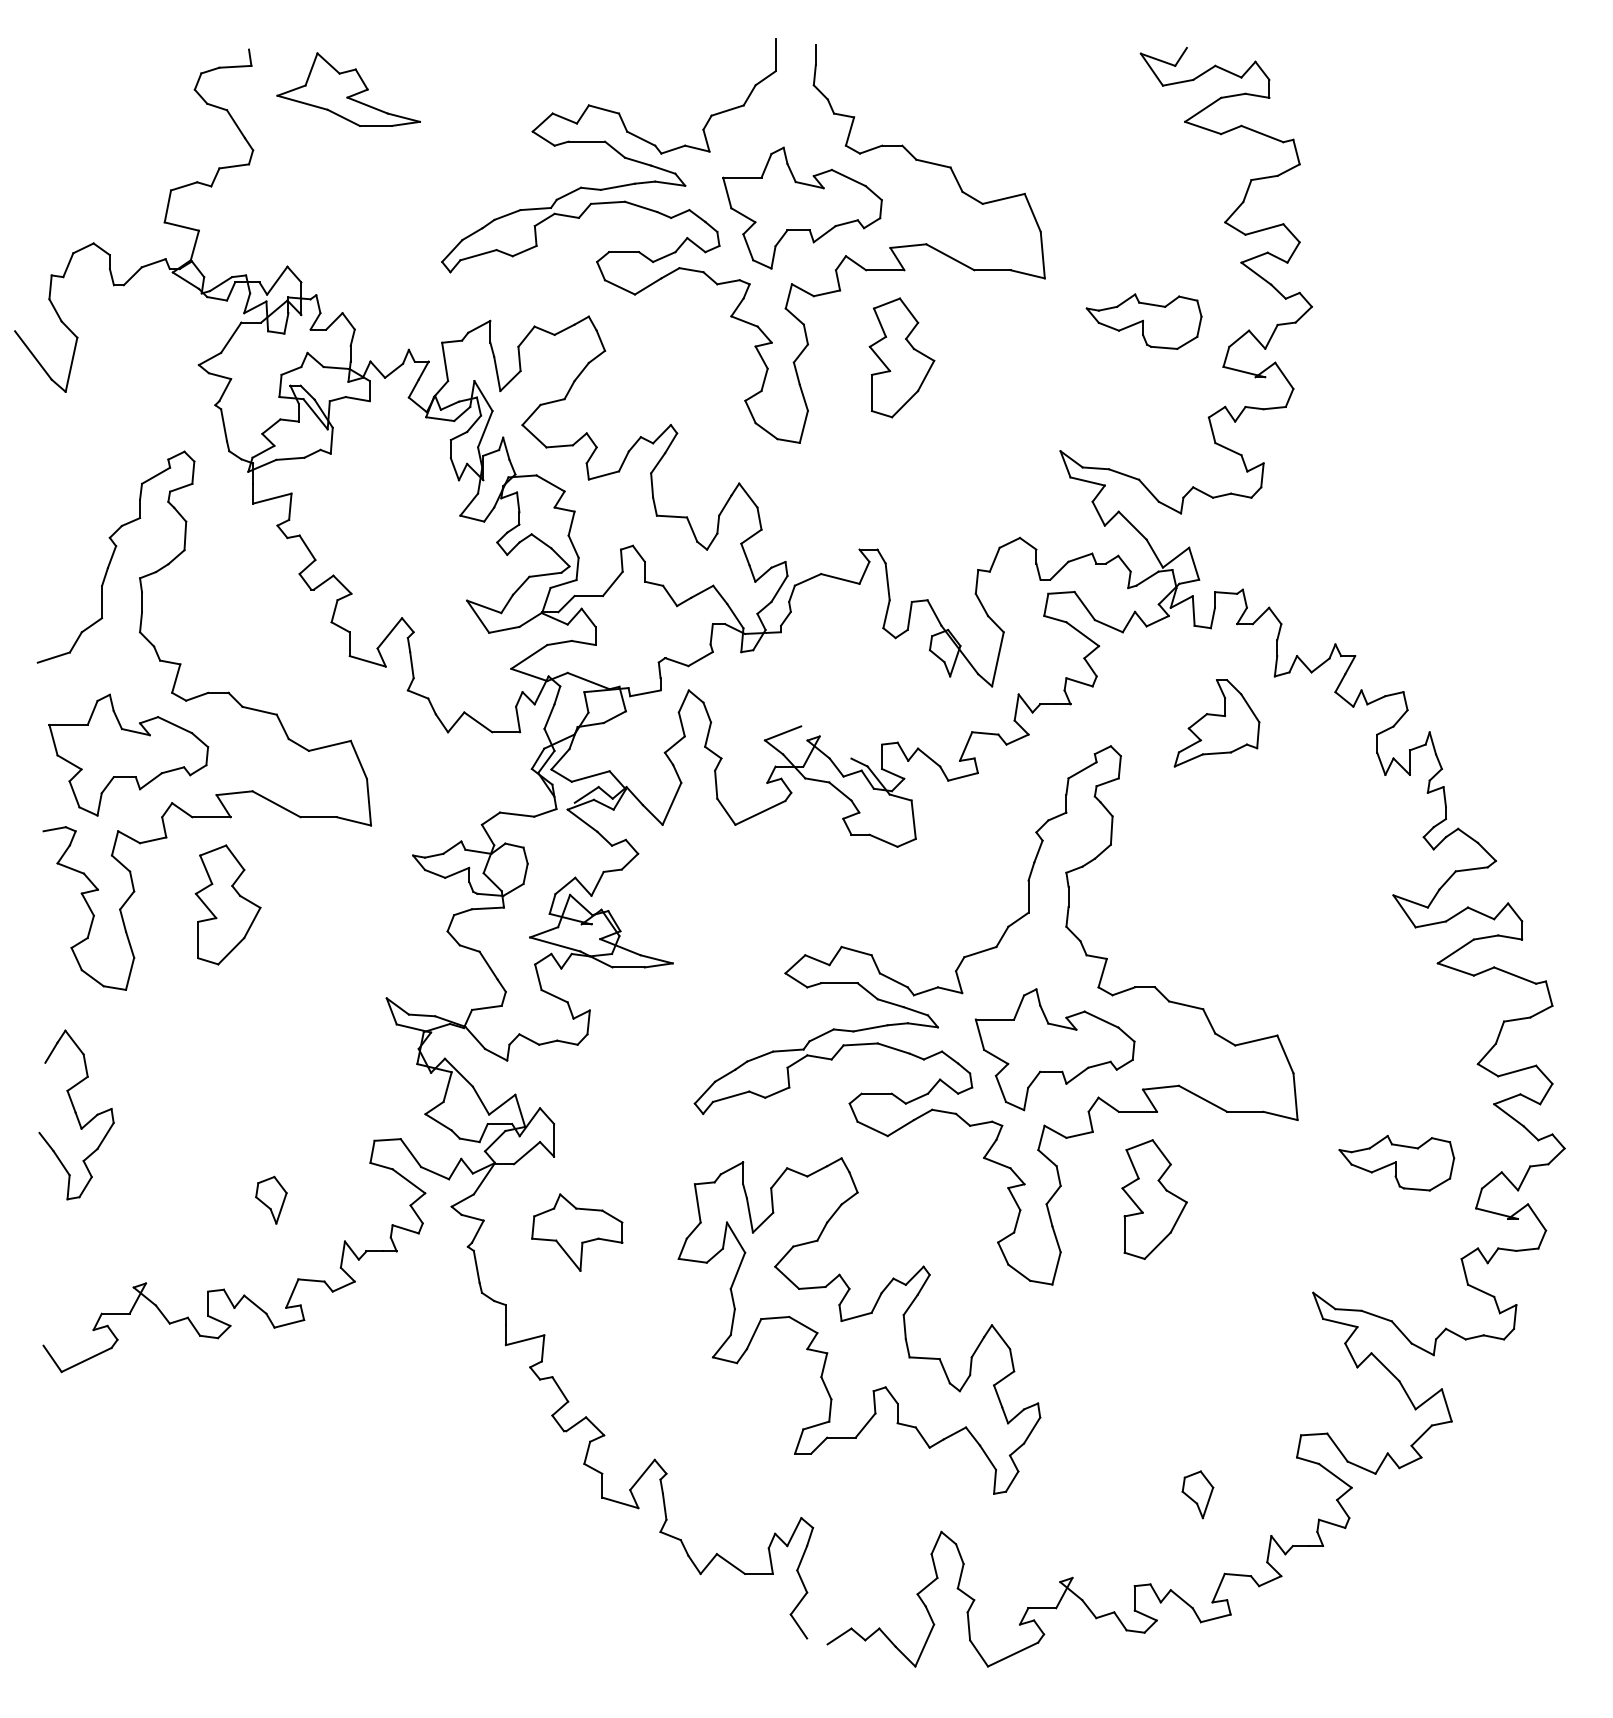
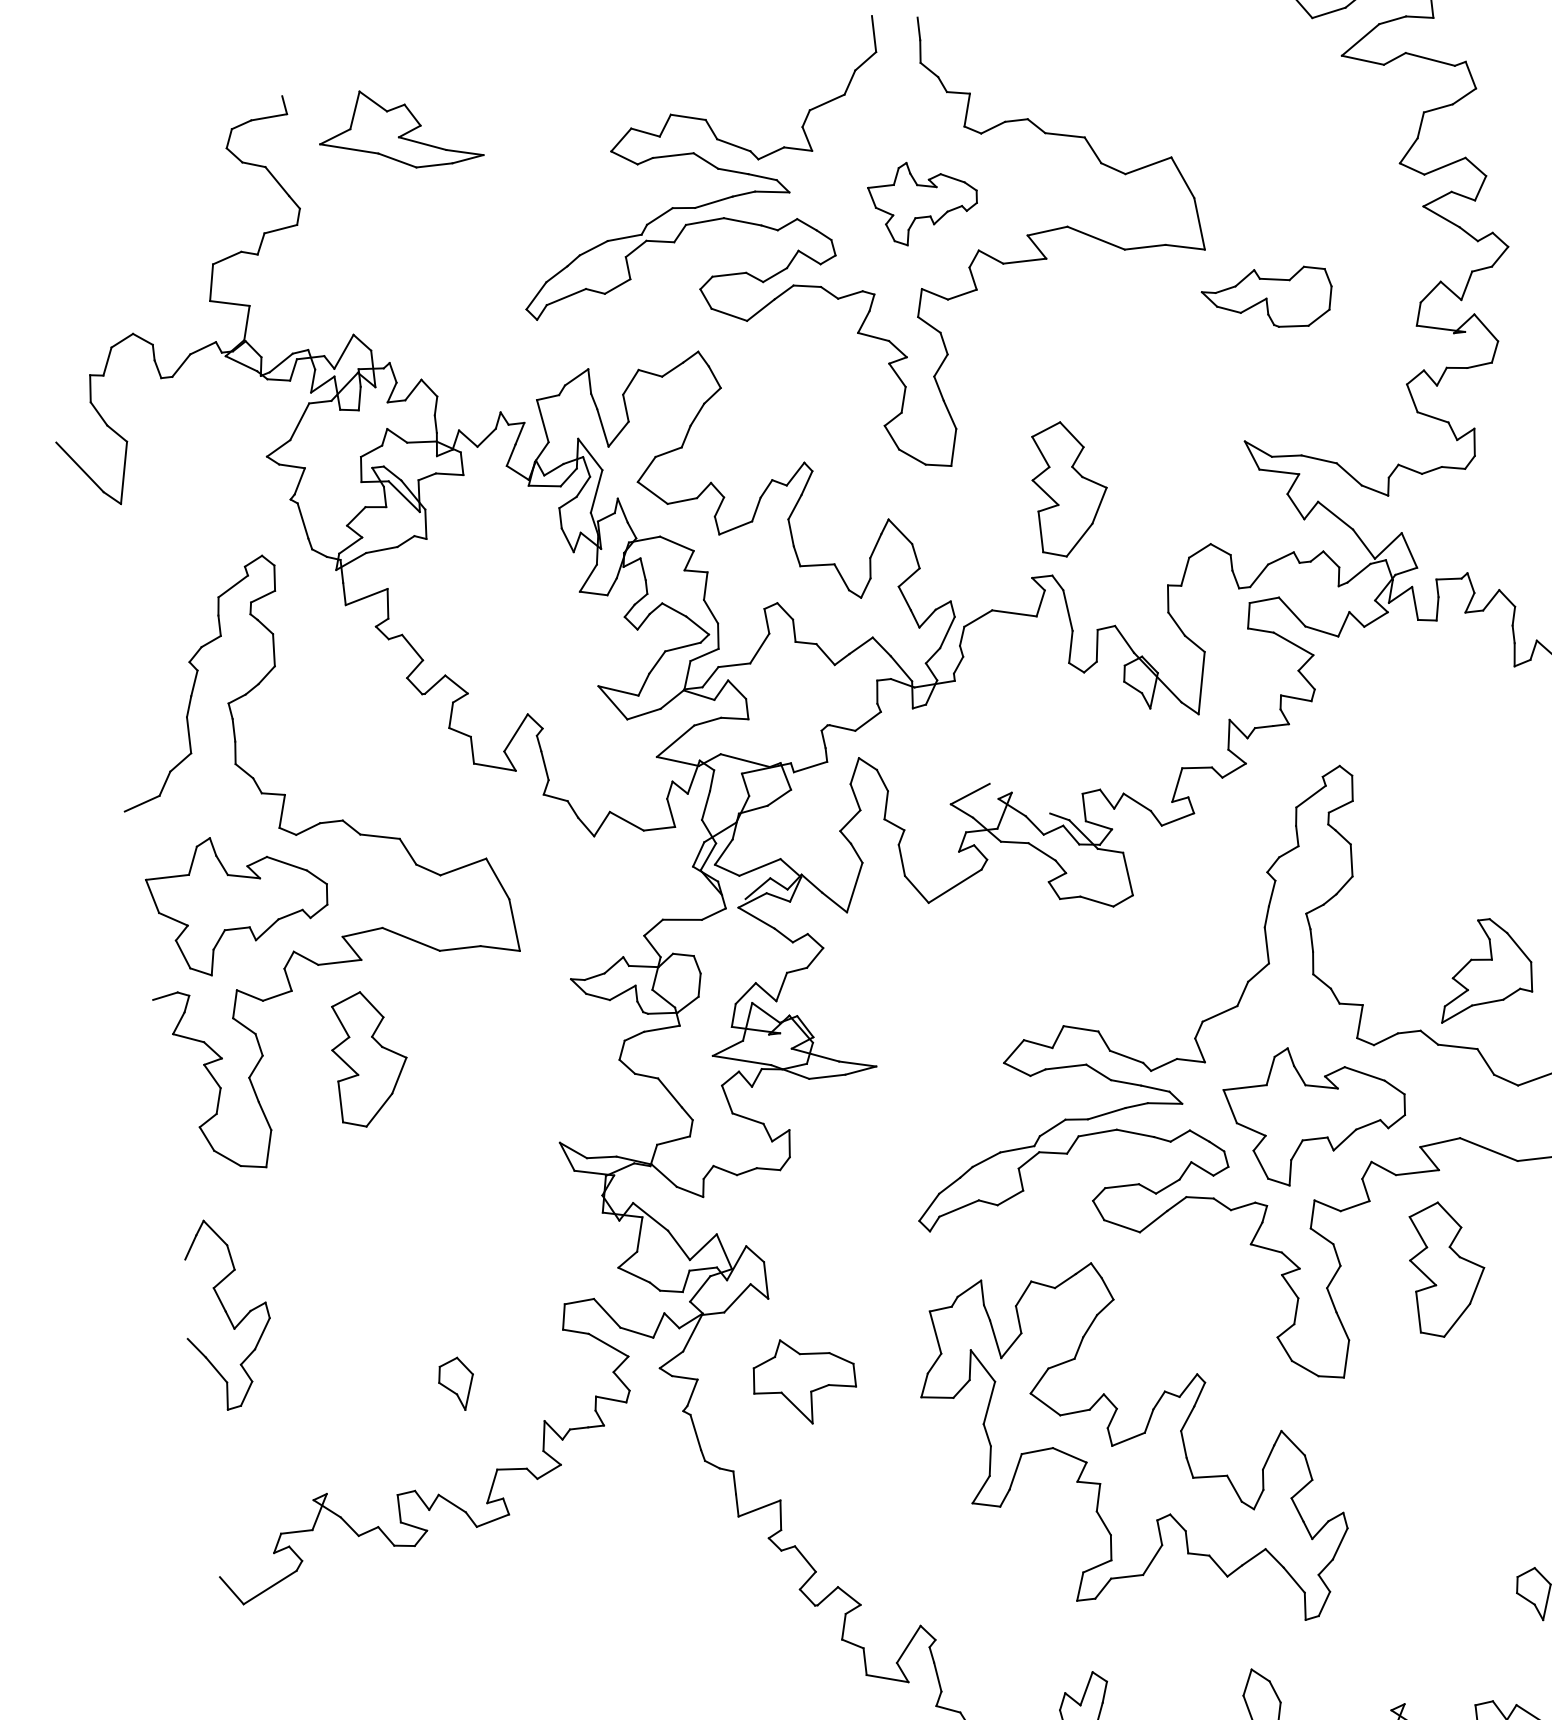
part: (802, 207) -> (923, 201), size x0.6
part: (1143, 321) -> (1267, 299), moved
part: (901, 357) -> (1069, 488), moved
part: (1216, 723) -> (1483, 969), moved

